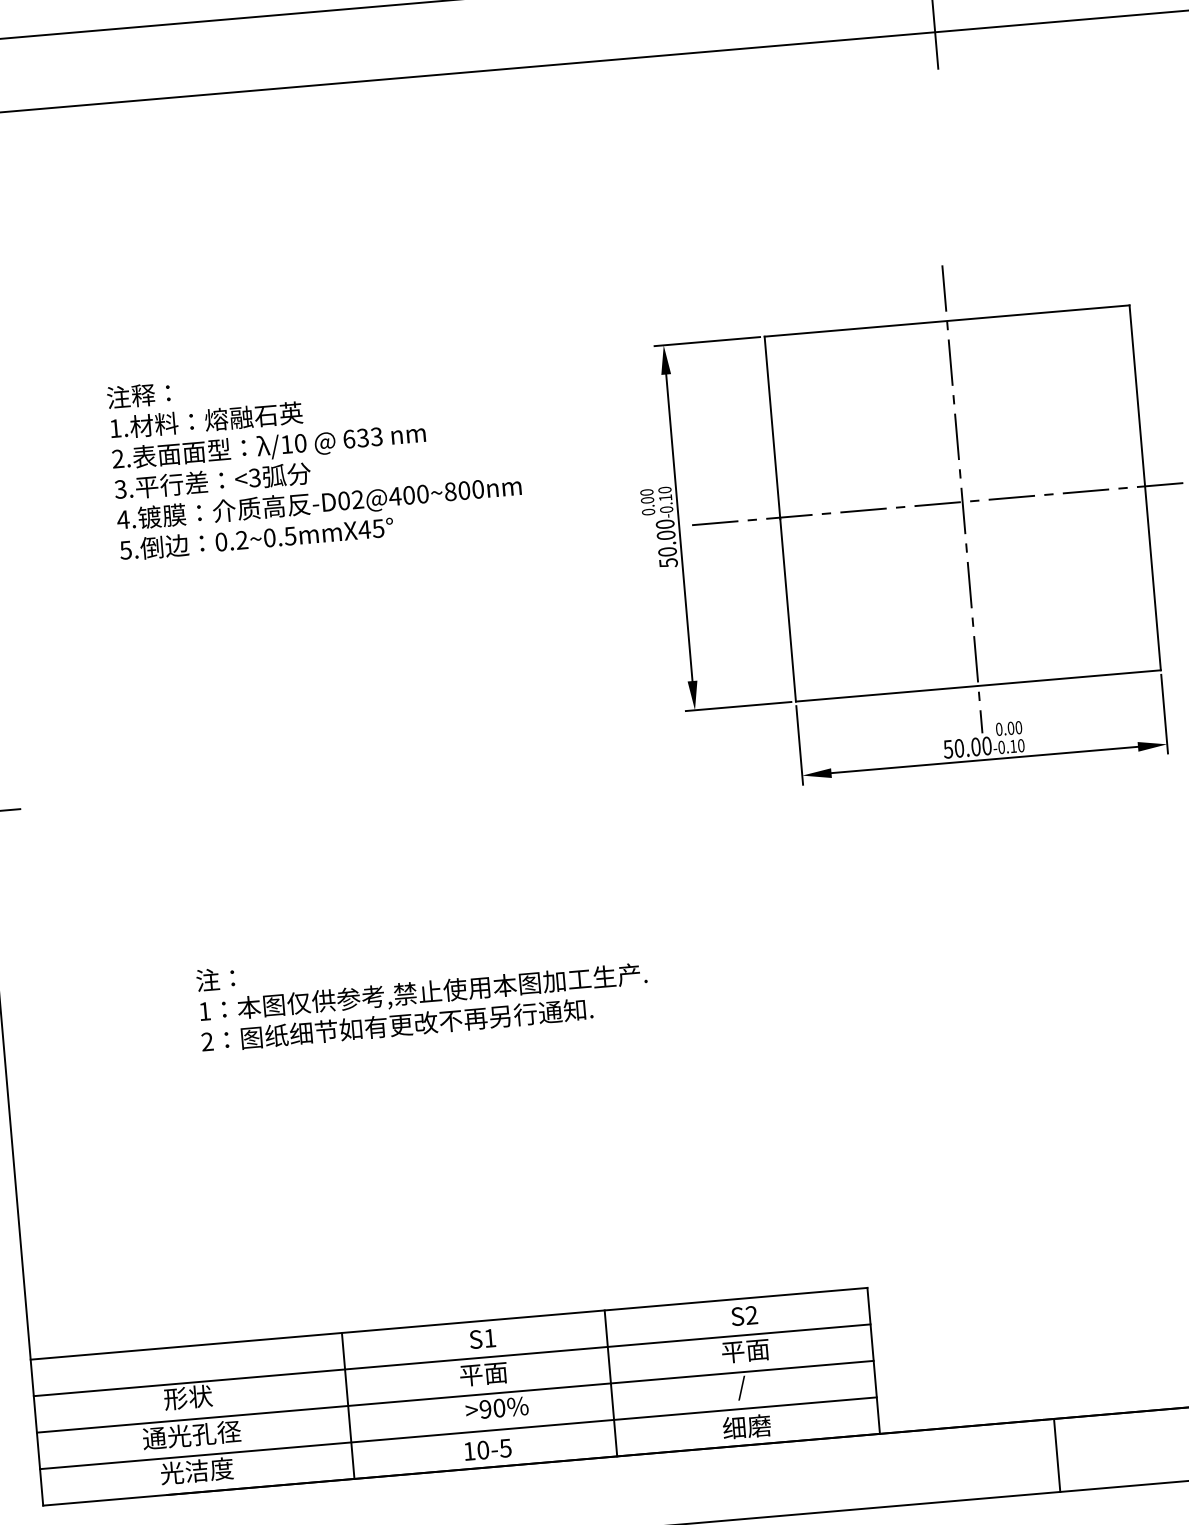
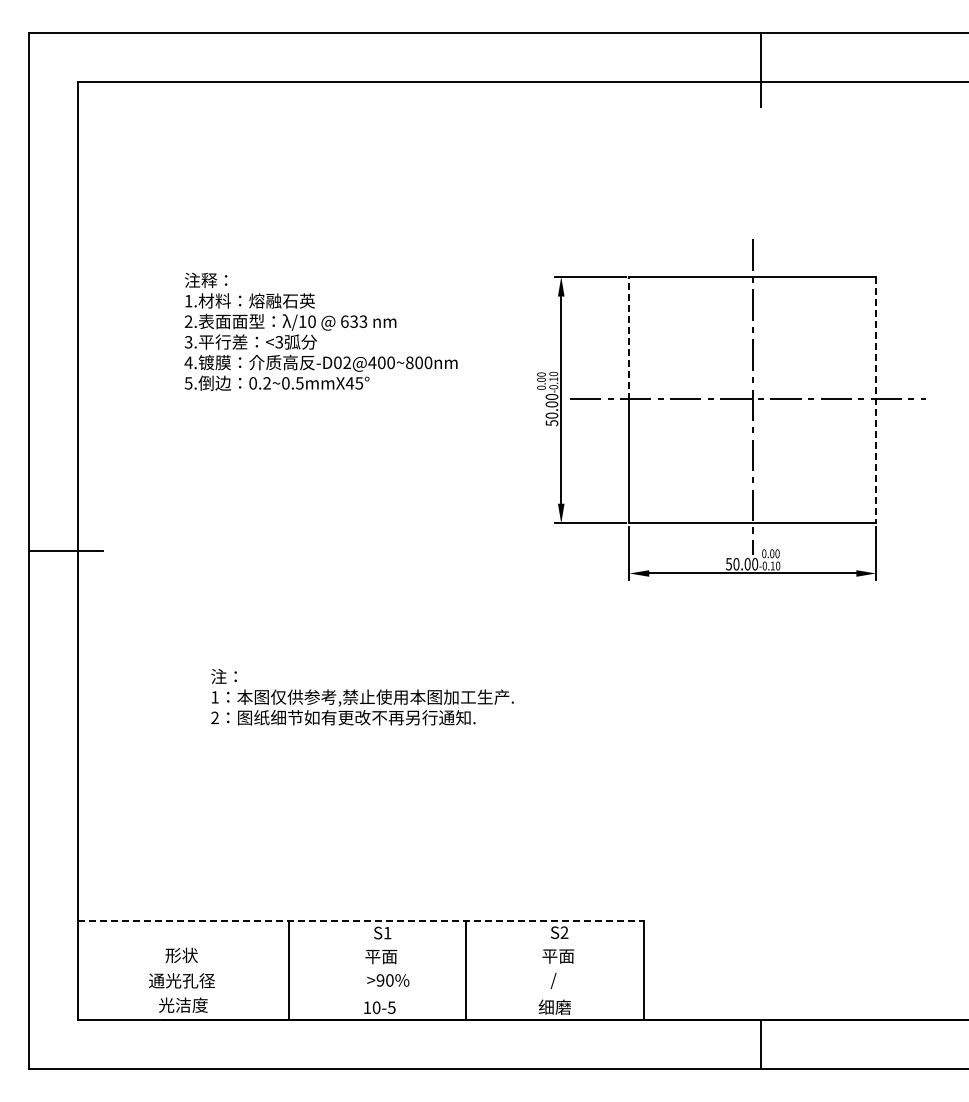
line: (772, 427) -> (629, 338), solid -> dashed
line: (1145, 488) -> (876, 400), solid -> dashed
line: (448, 1323) -> (360, 920), solid -> dashed
line: (451, 1360) -> (360, 945), removed
line: (454, 1397) -> (360, 970), removed
line: (457, 1432) -> (360, 994), removed

